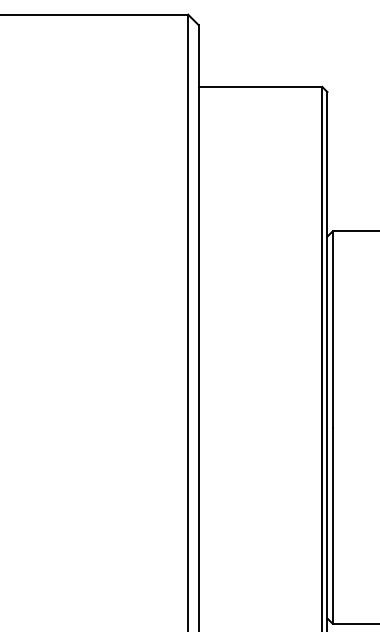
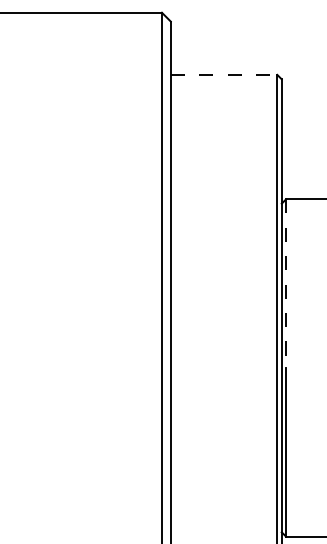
line: (260, 86) -> (224, 74), solid -> dashed
line: (332, 330) -> (286, 284), solid -> dashed

